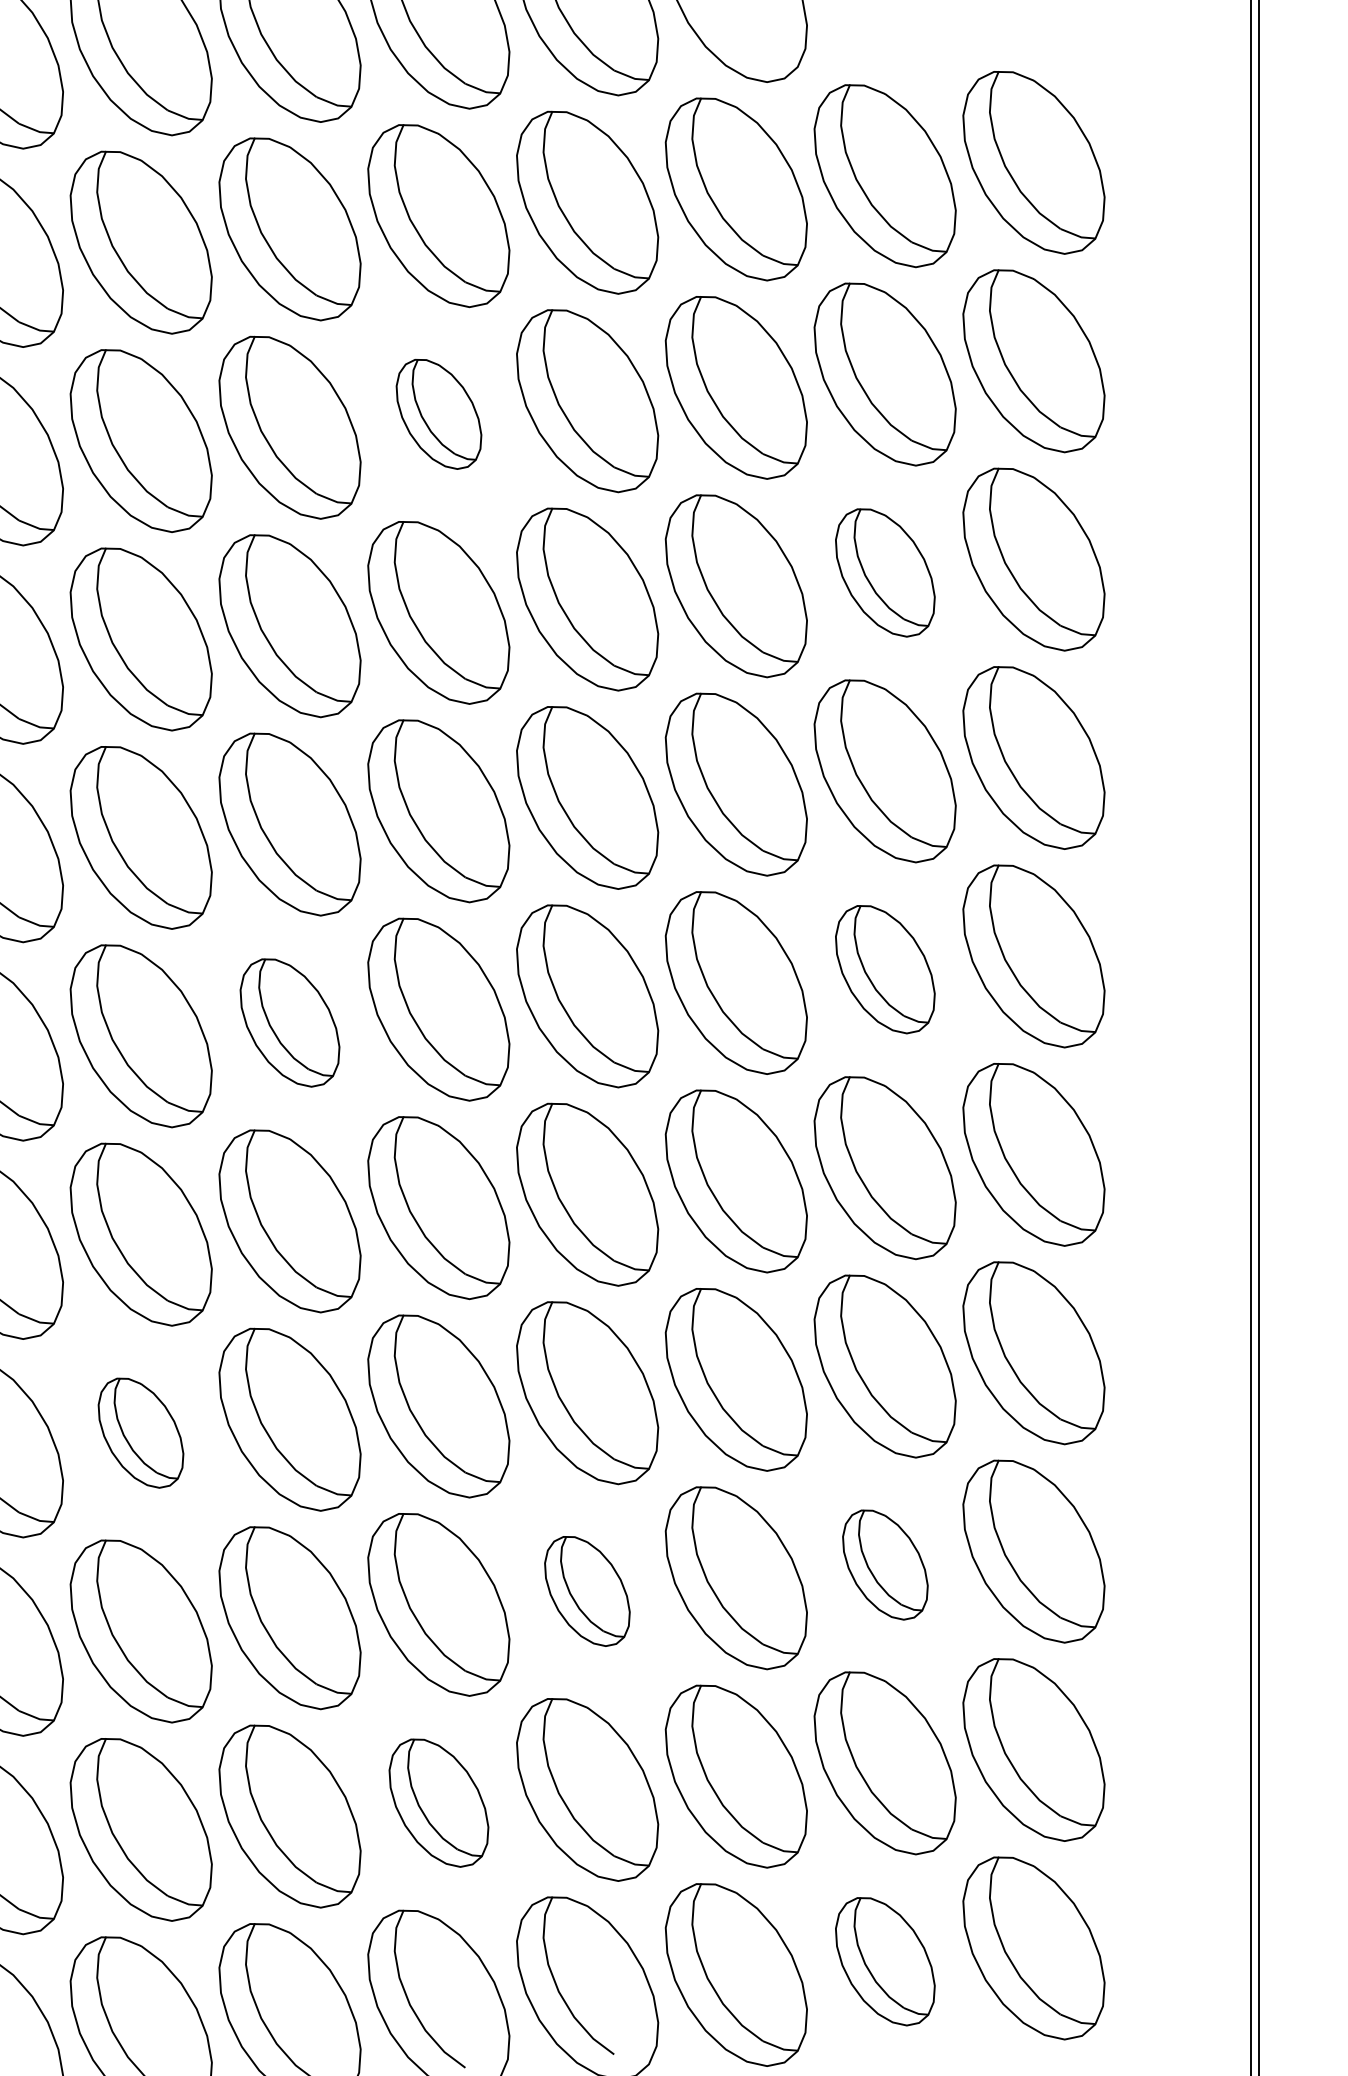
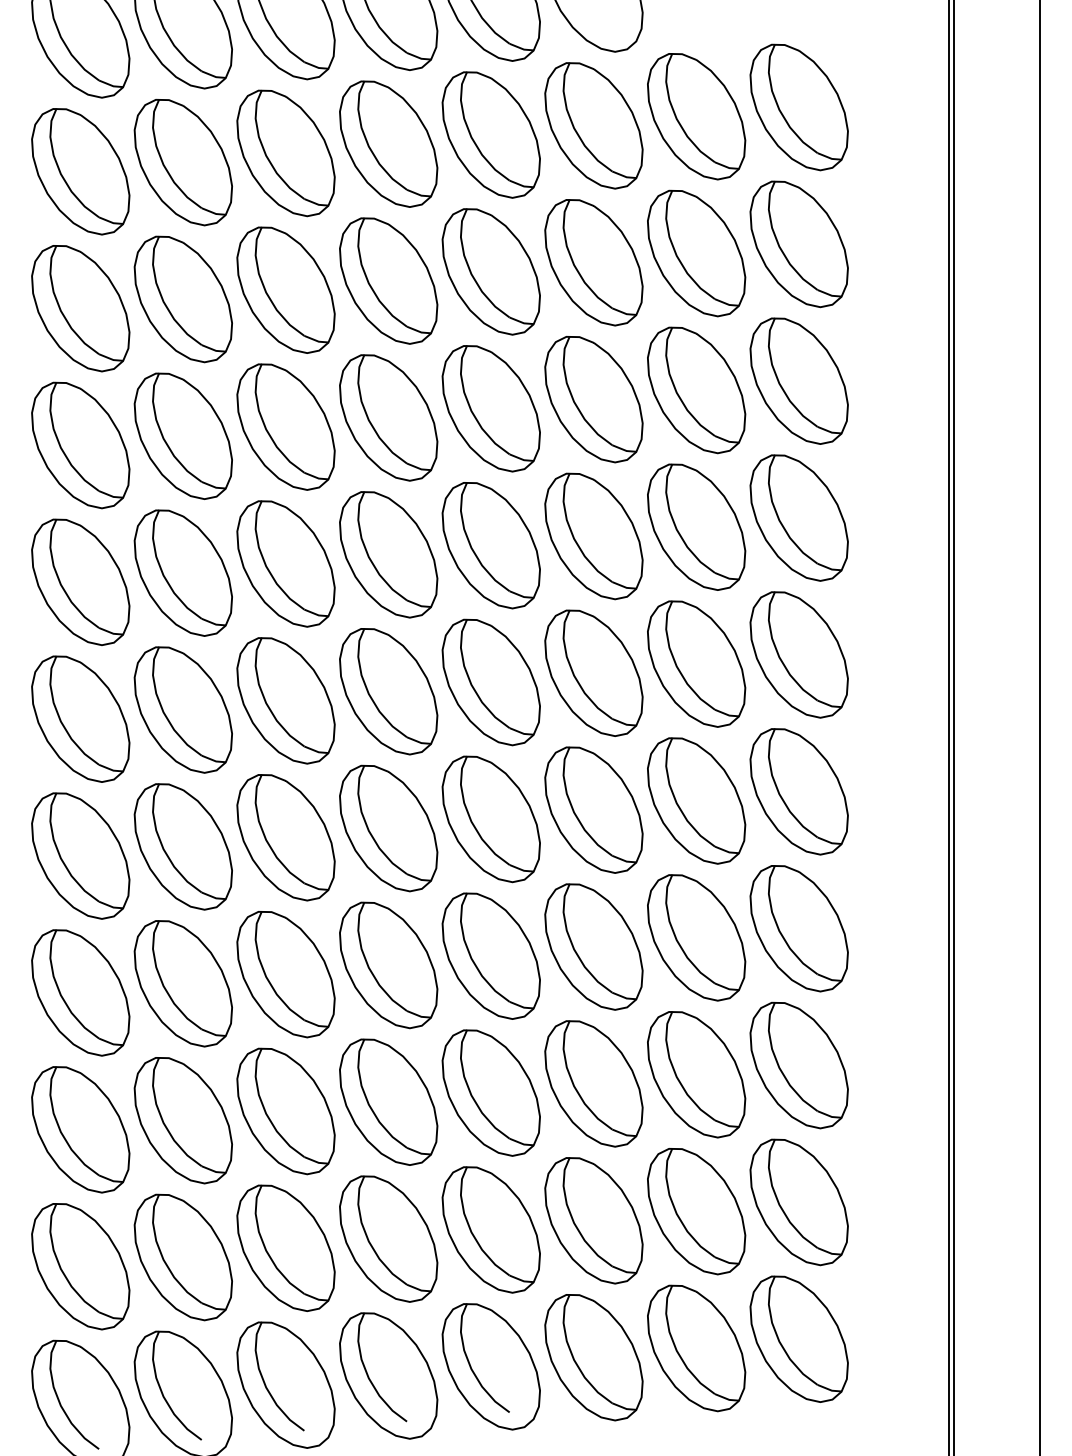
part: (438, 413) -> (388, 280), size x1.67
part: (885, 573) -> (696, 390), size x1.43
part: (885, 968) -> (696, 663), size x1.43
part: (289, 1022) -> (285, 700), size x1.43
part: (139, 1432) -> (182, 983), size x1.67
part: (885, 1564) -> (696, 1074), size x1.67
part: (586, 1590) -> (490, 1092), size x1.67
part: (438, 1802) -> (388, 1238), size x1.43
part: (885, 1961) -> (696, 1348), size x1.43

